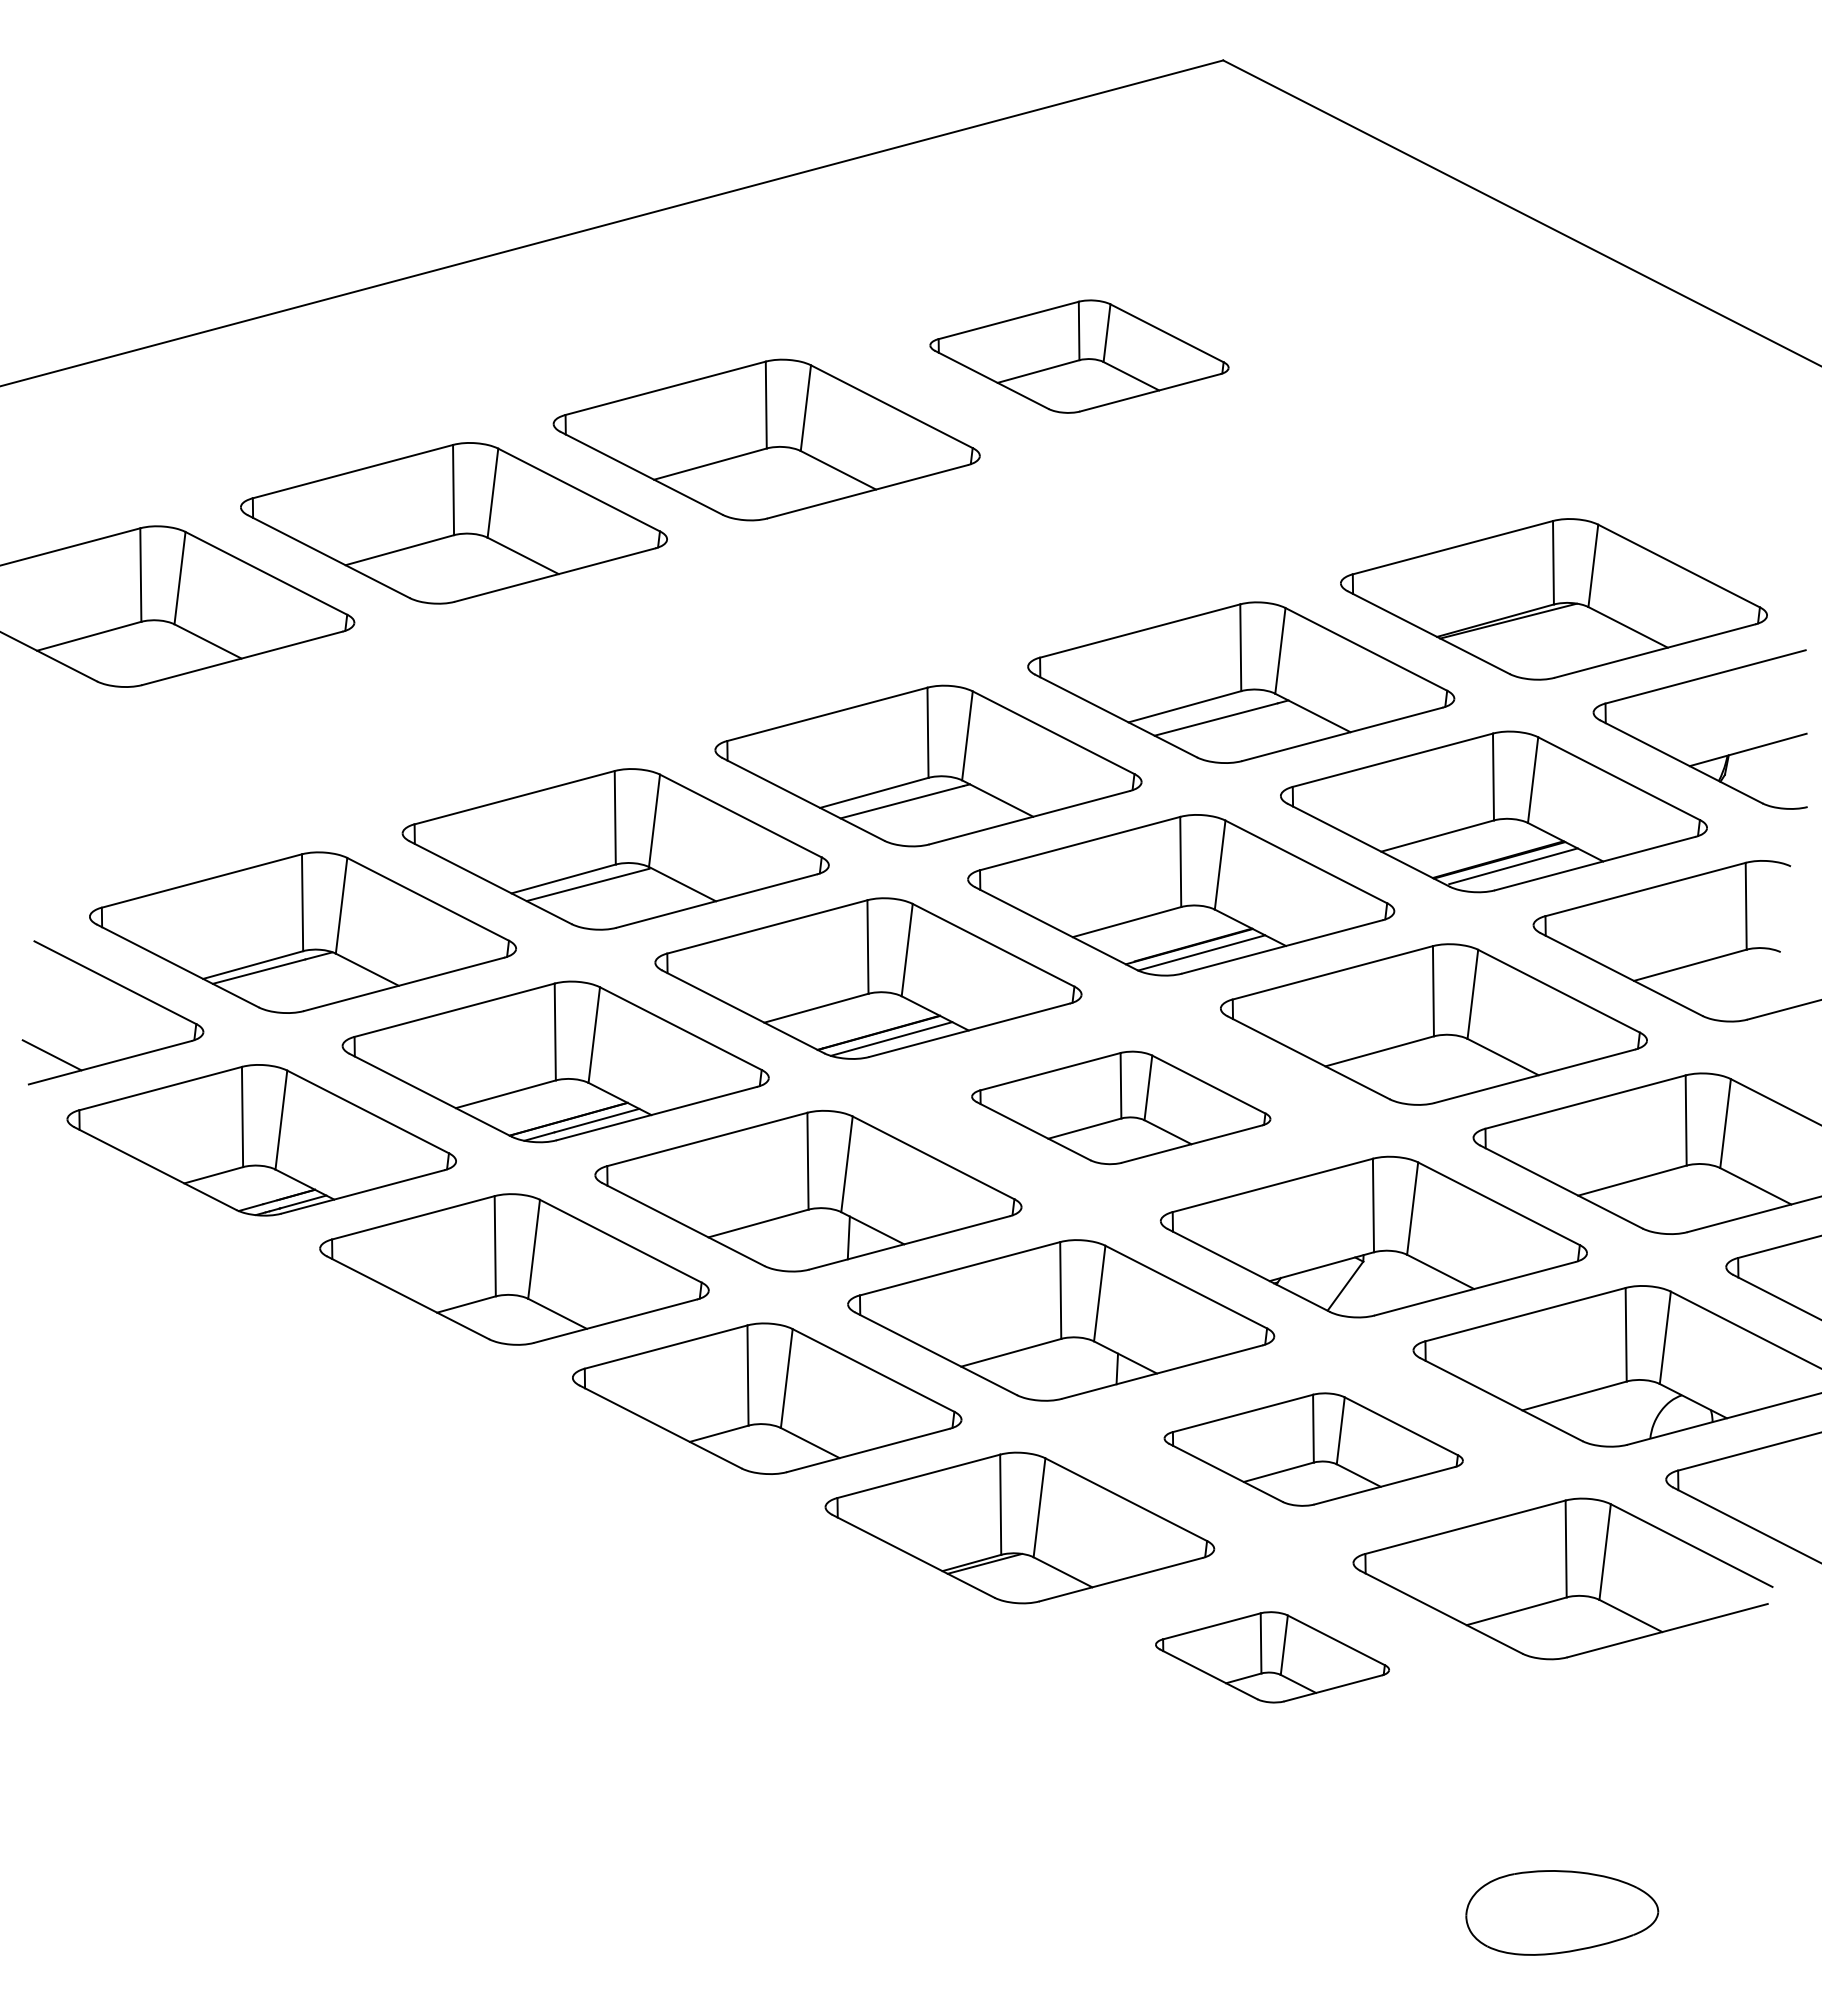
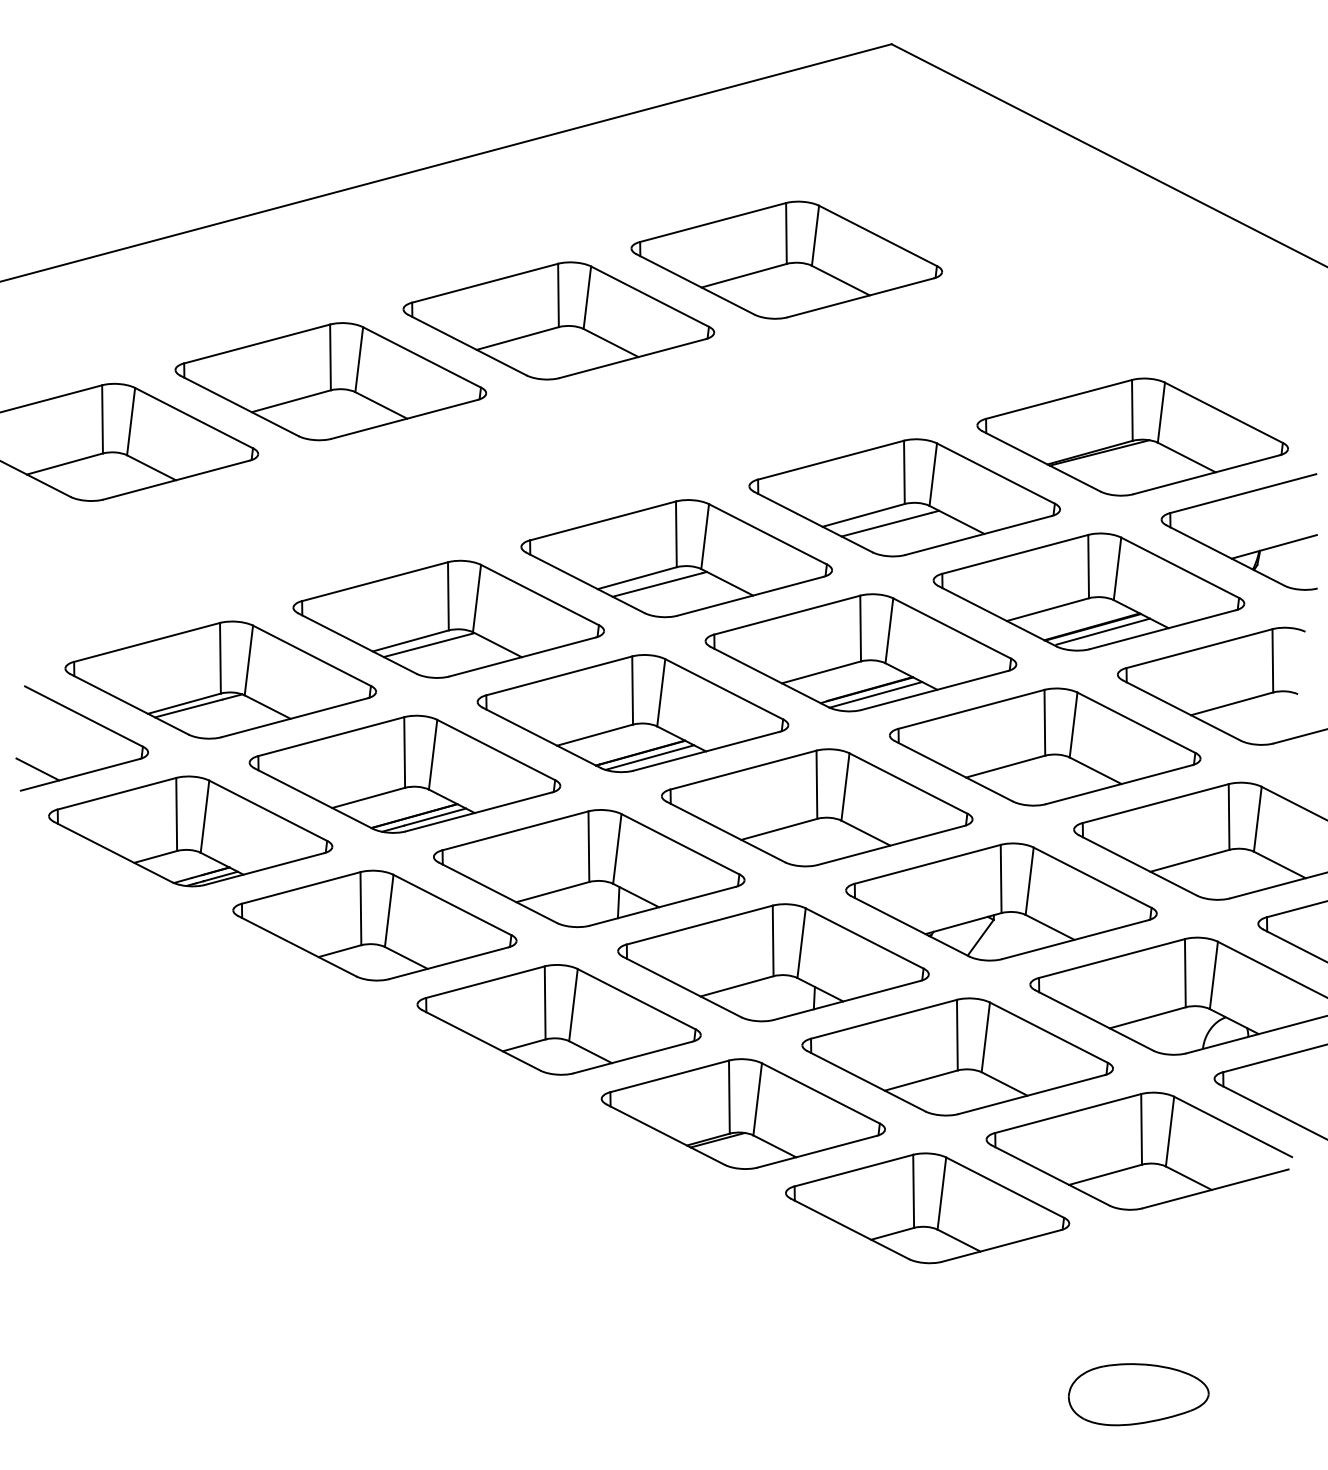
part: (1079, 356) -> (786, 260), size x1.43
part: (1121, 1107) -> (817, 807), size x1.43
part: (1313, 1449) -> (957, 1056), size x1.43
part: (1272, 1657) -> (927, 1208), size x1.67

